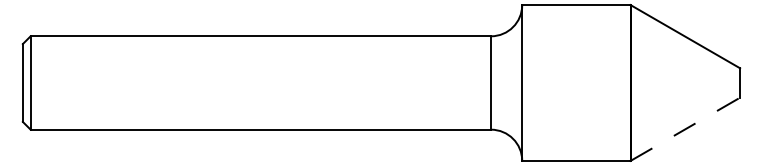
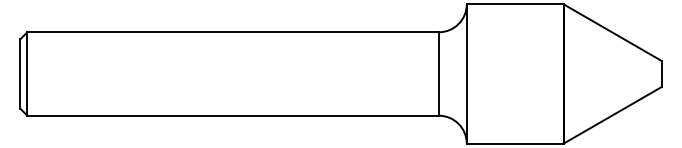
line: (686, 129) -> (613, 115), dashed -> solid

